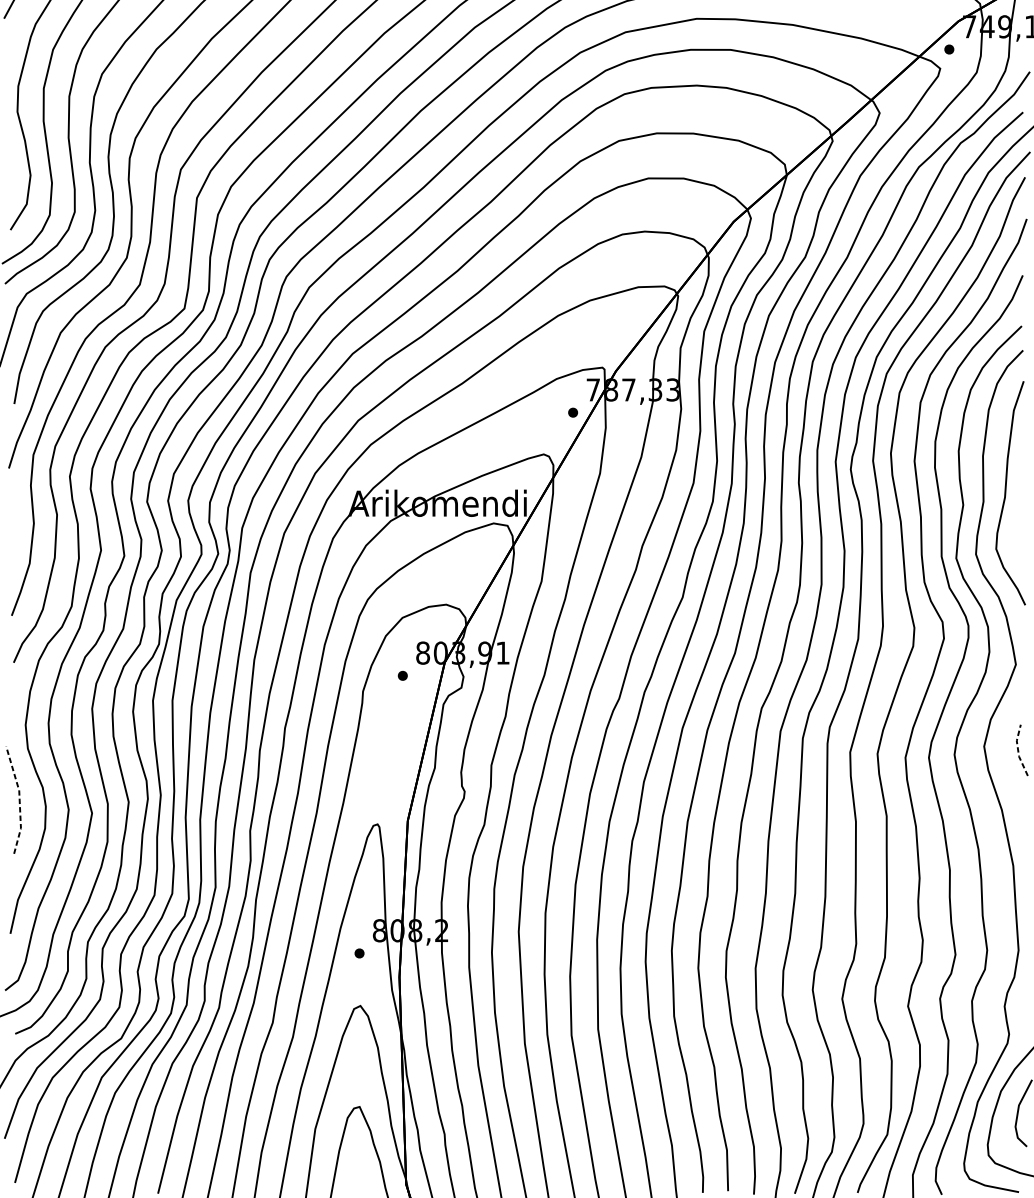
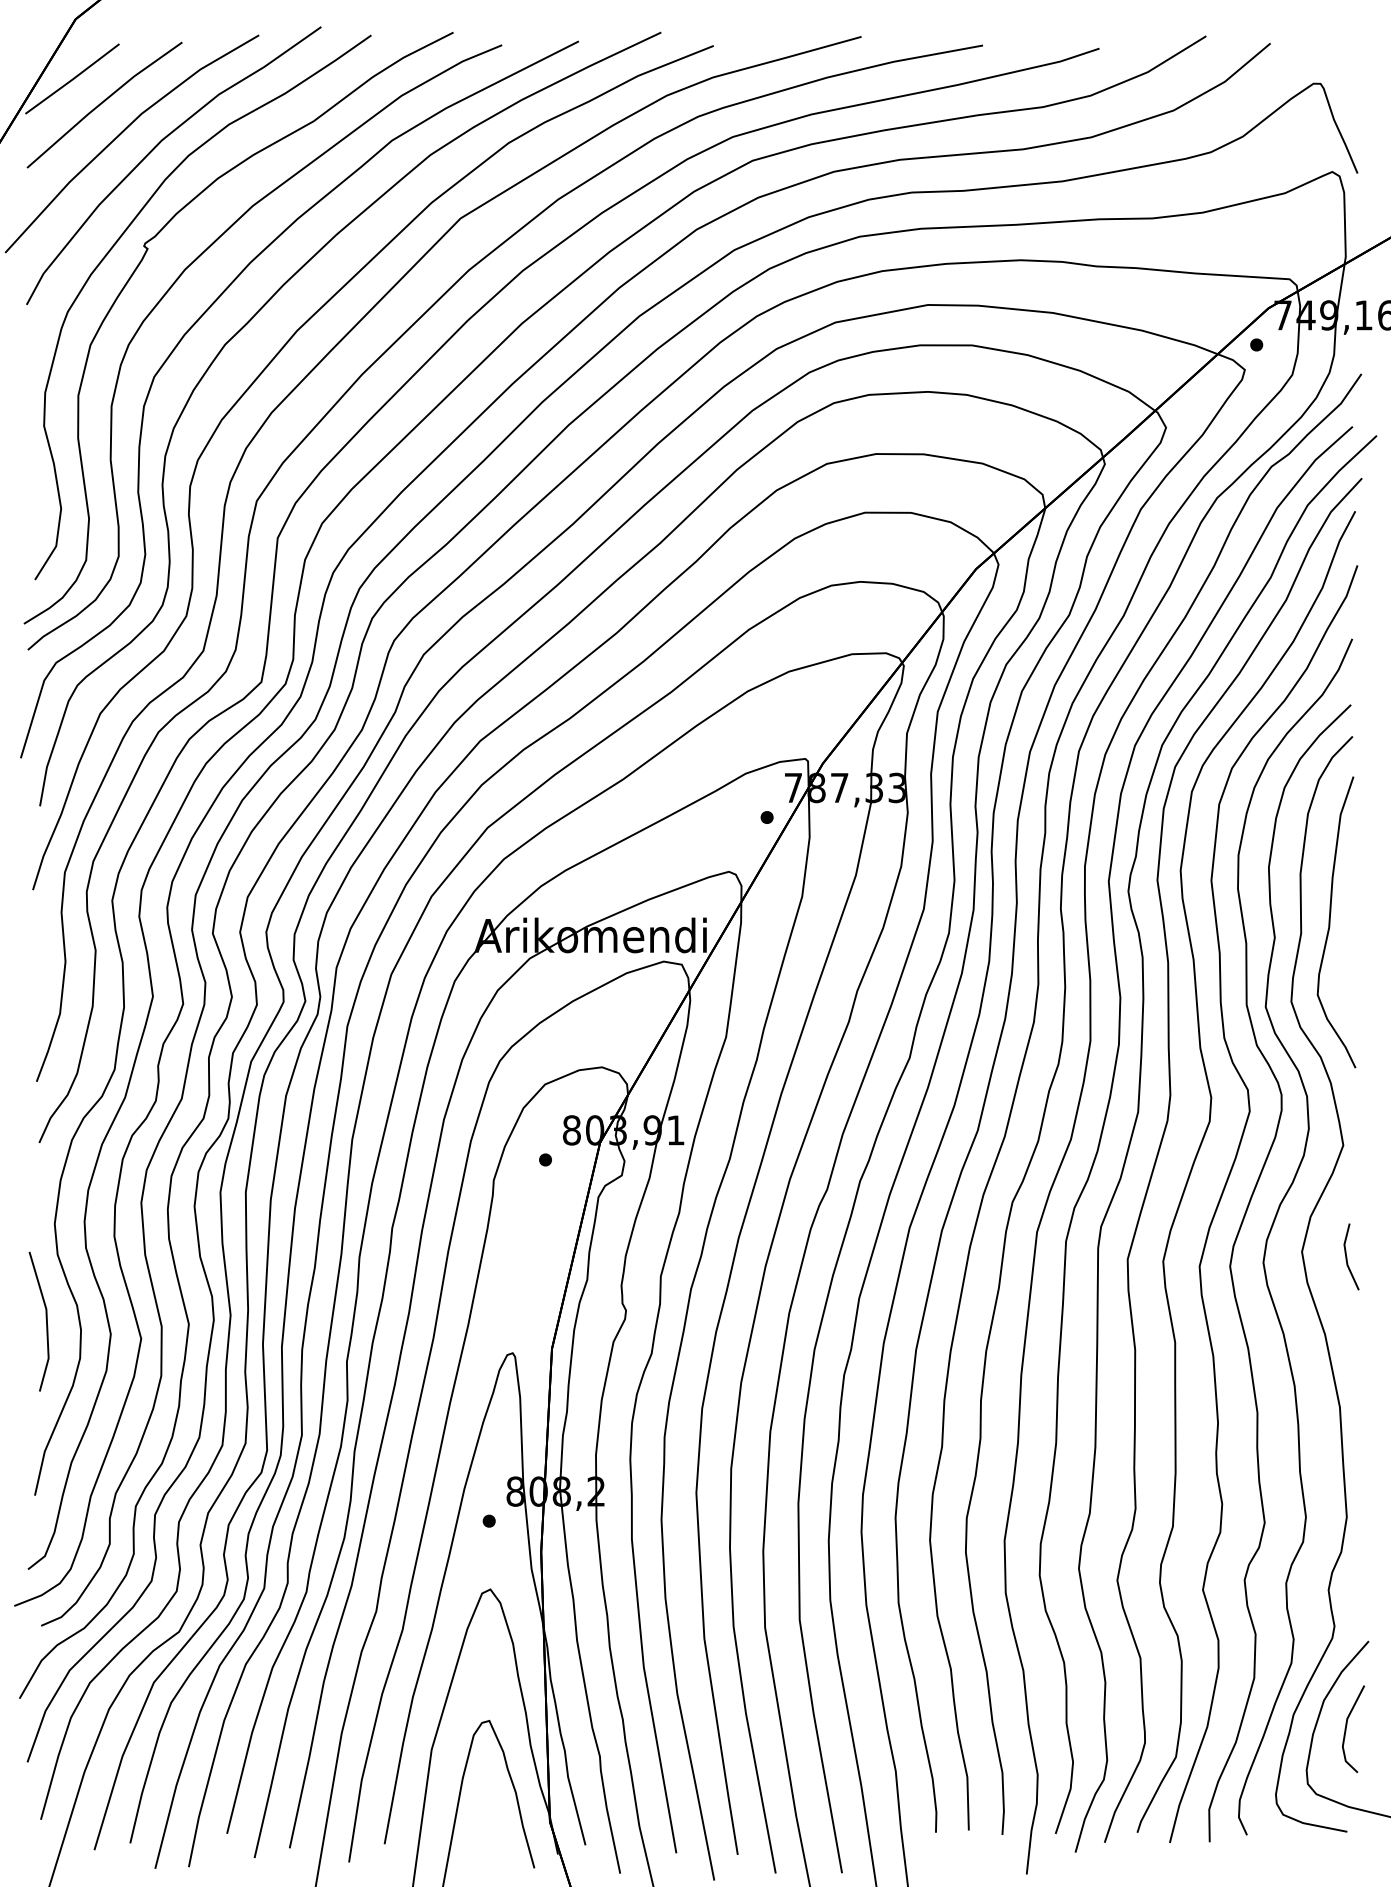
line: (1018, 750) -> (1346, 1257), dashed -> solid
line: (19, 800) -> (46, 1321), dashed -> solid

